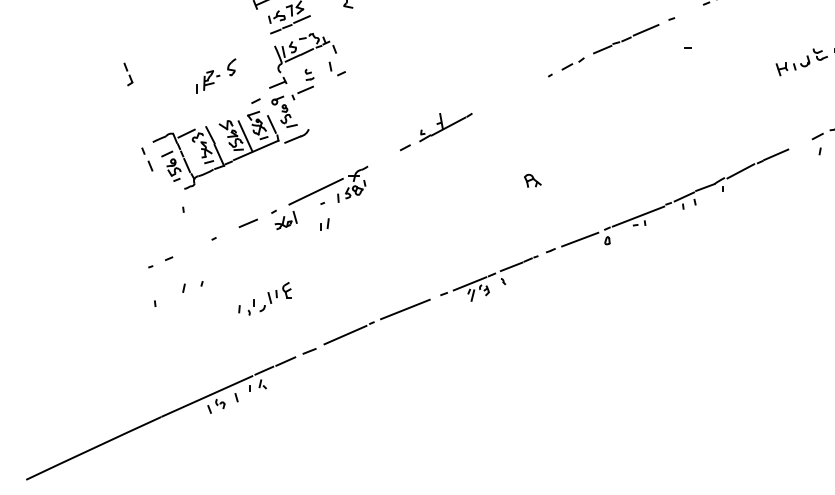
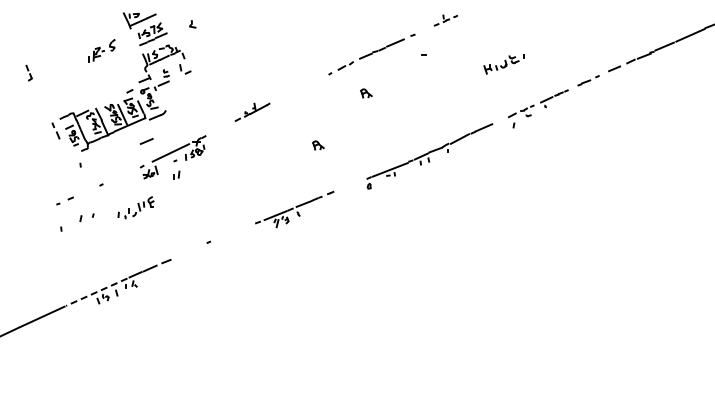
part: (127, 73) -> (28, 72), moved
part: (215, 75) -> (101, 50), moved
part: (603, 104) -> (366, 93), added
part: (436, 132) -> (252, 112), size x0.7
line: (247, 223) -> (146, 141), moved
line: (580, 239) -> (350, 185), removed
part: (264, 298) -> (135, 207), moved
line: (405, 308) -> (231, 232), removed
line: (344, 335) -> (190, 250), removed
line: (206, 396) -> (96, 292), solid -> dashed

